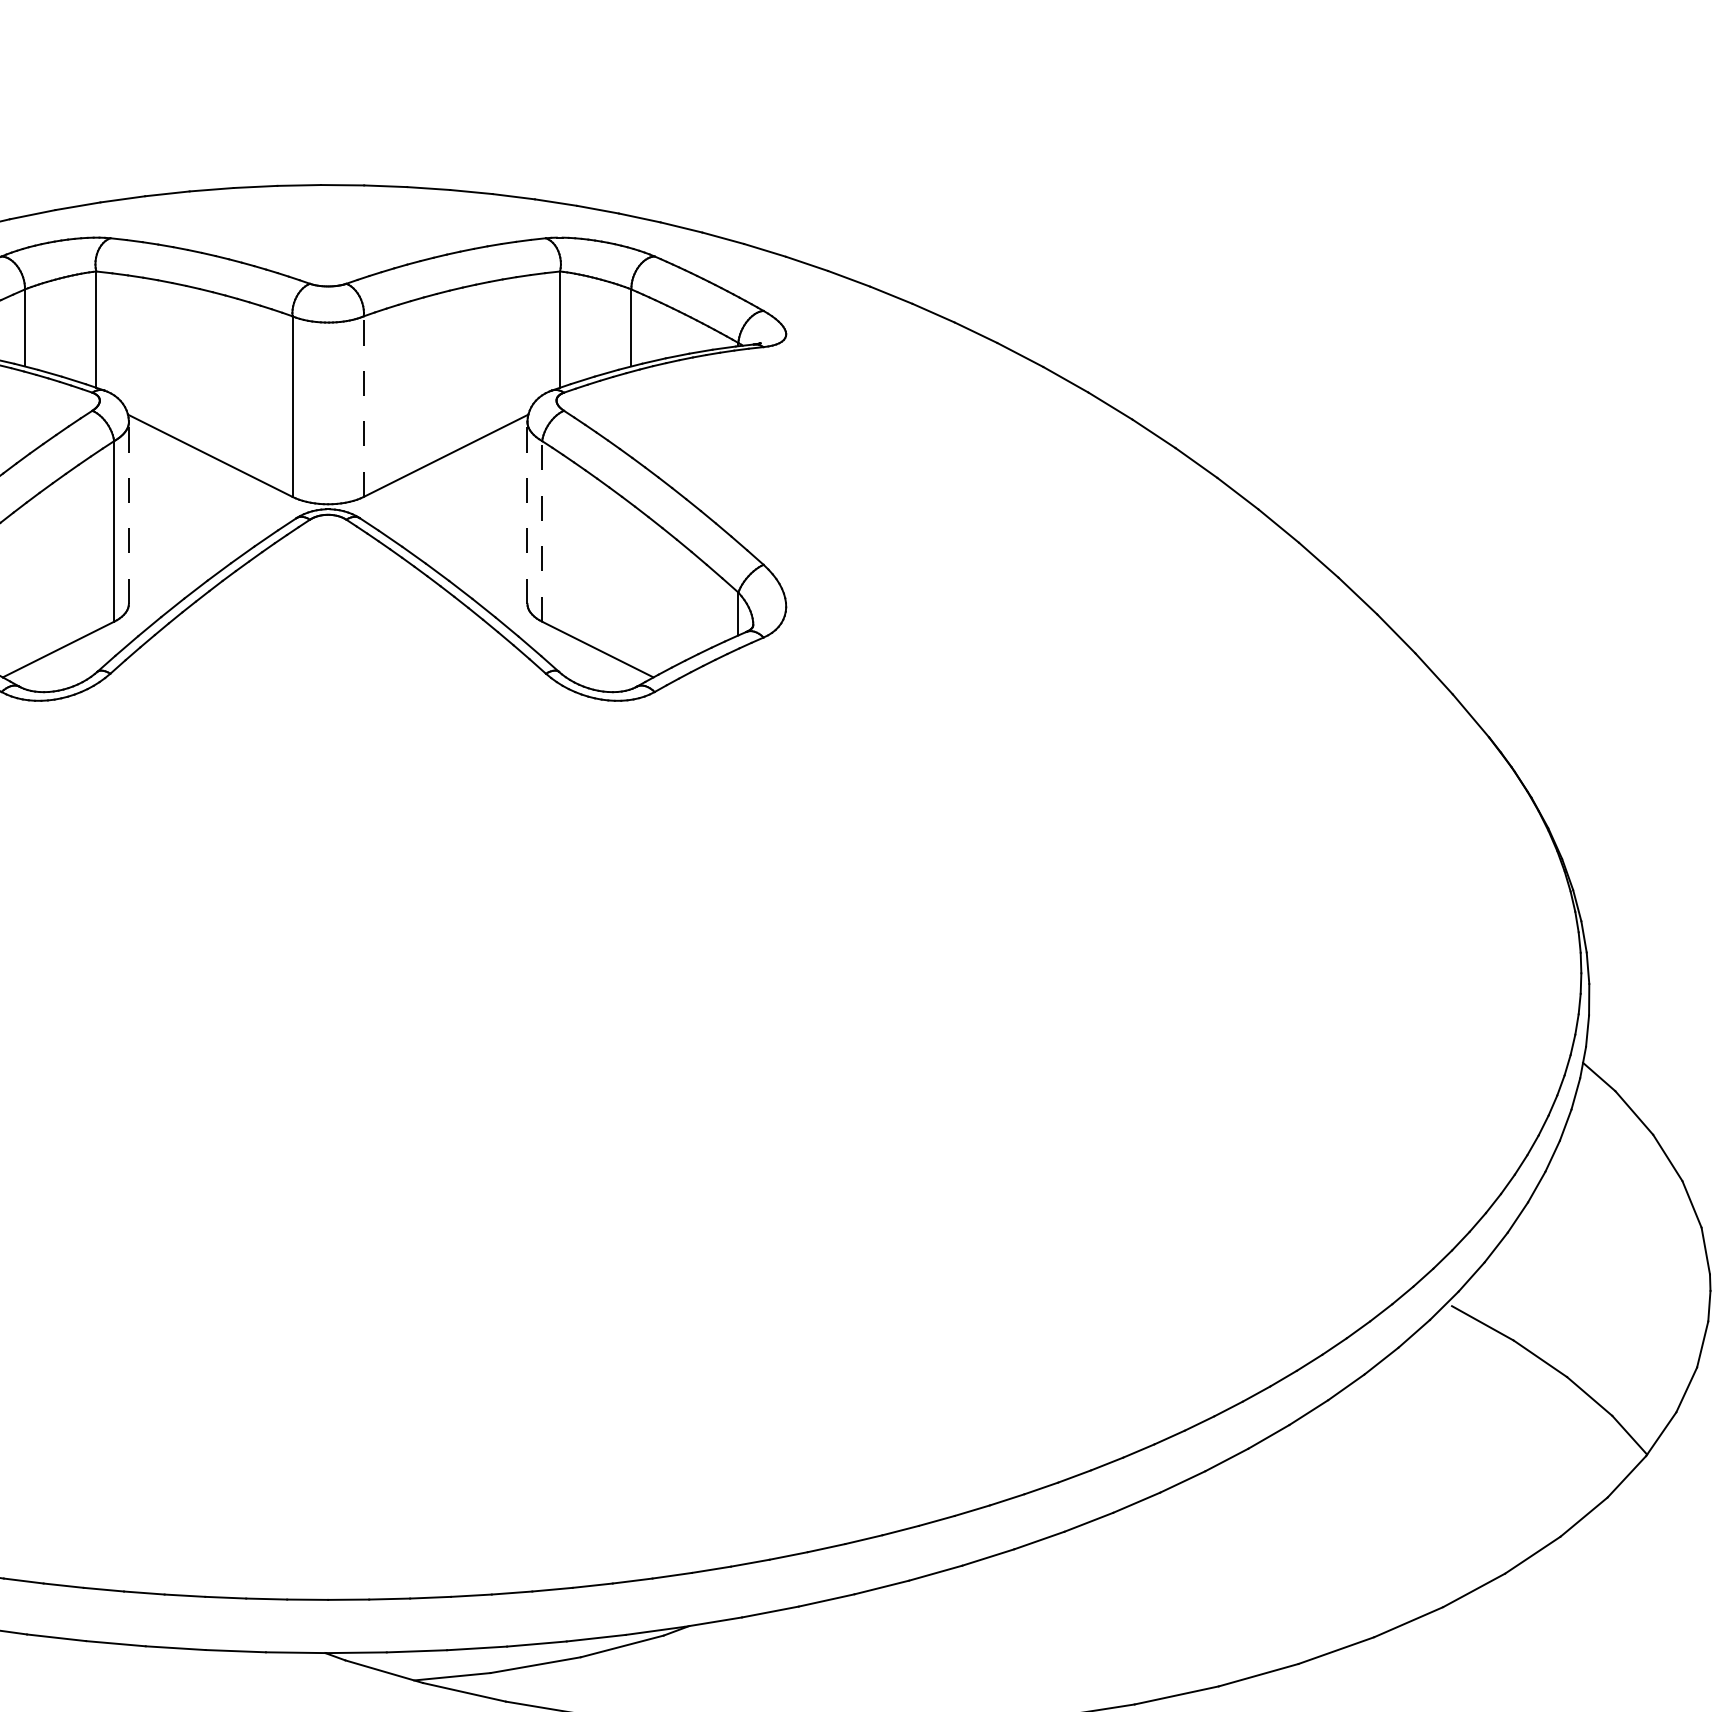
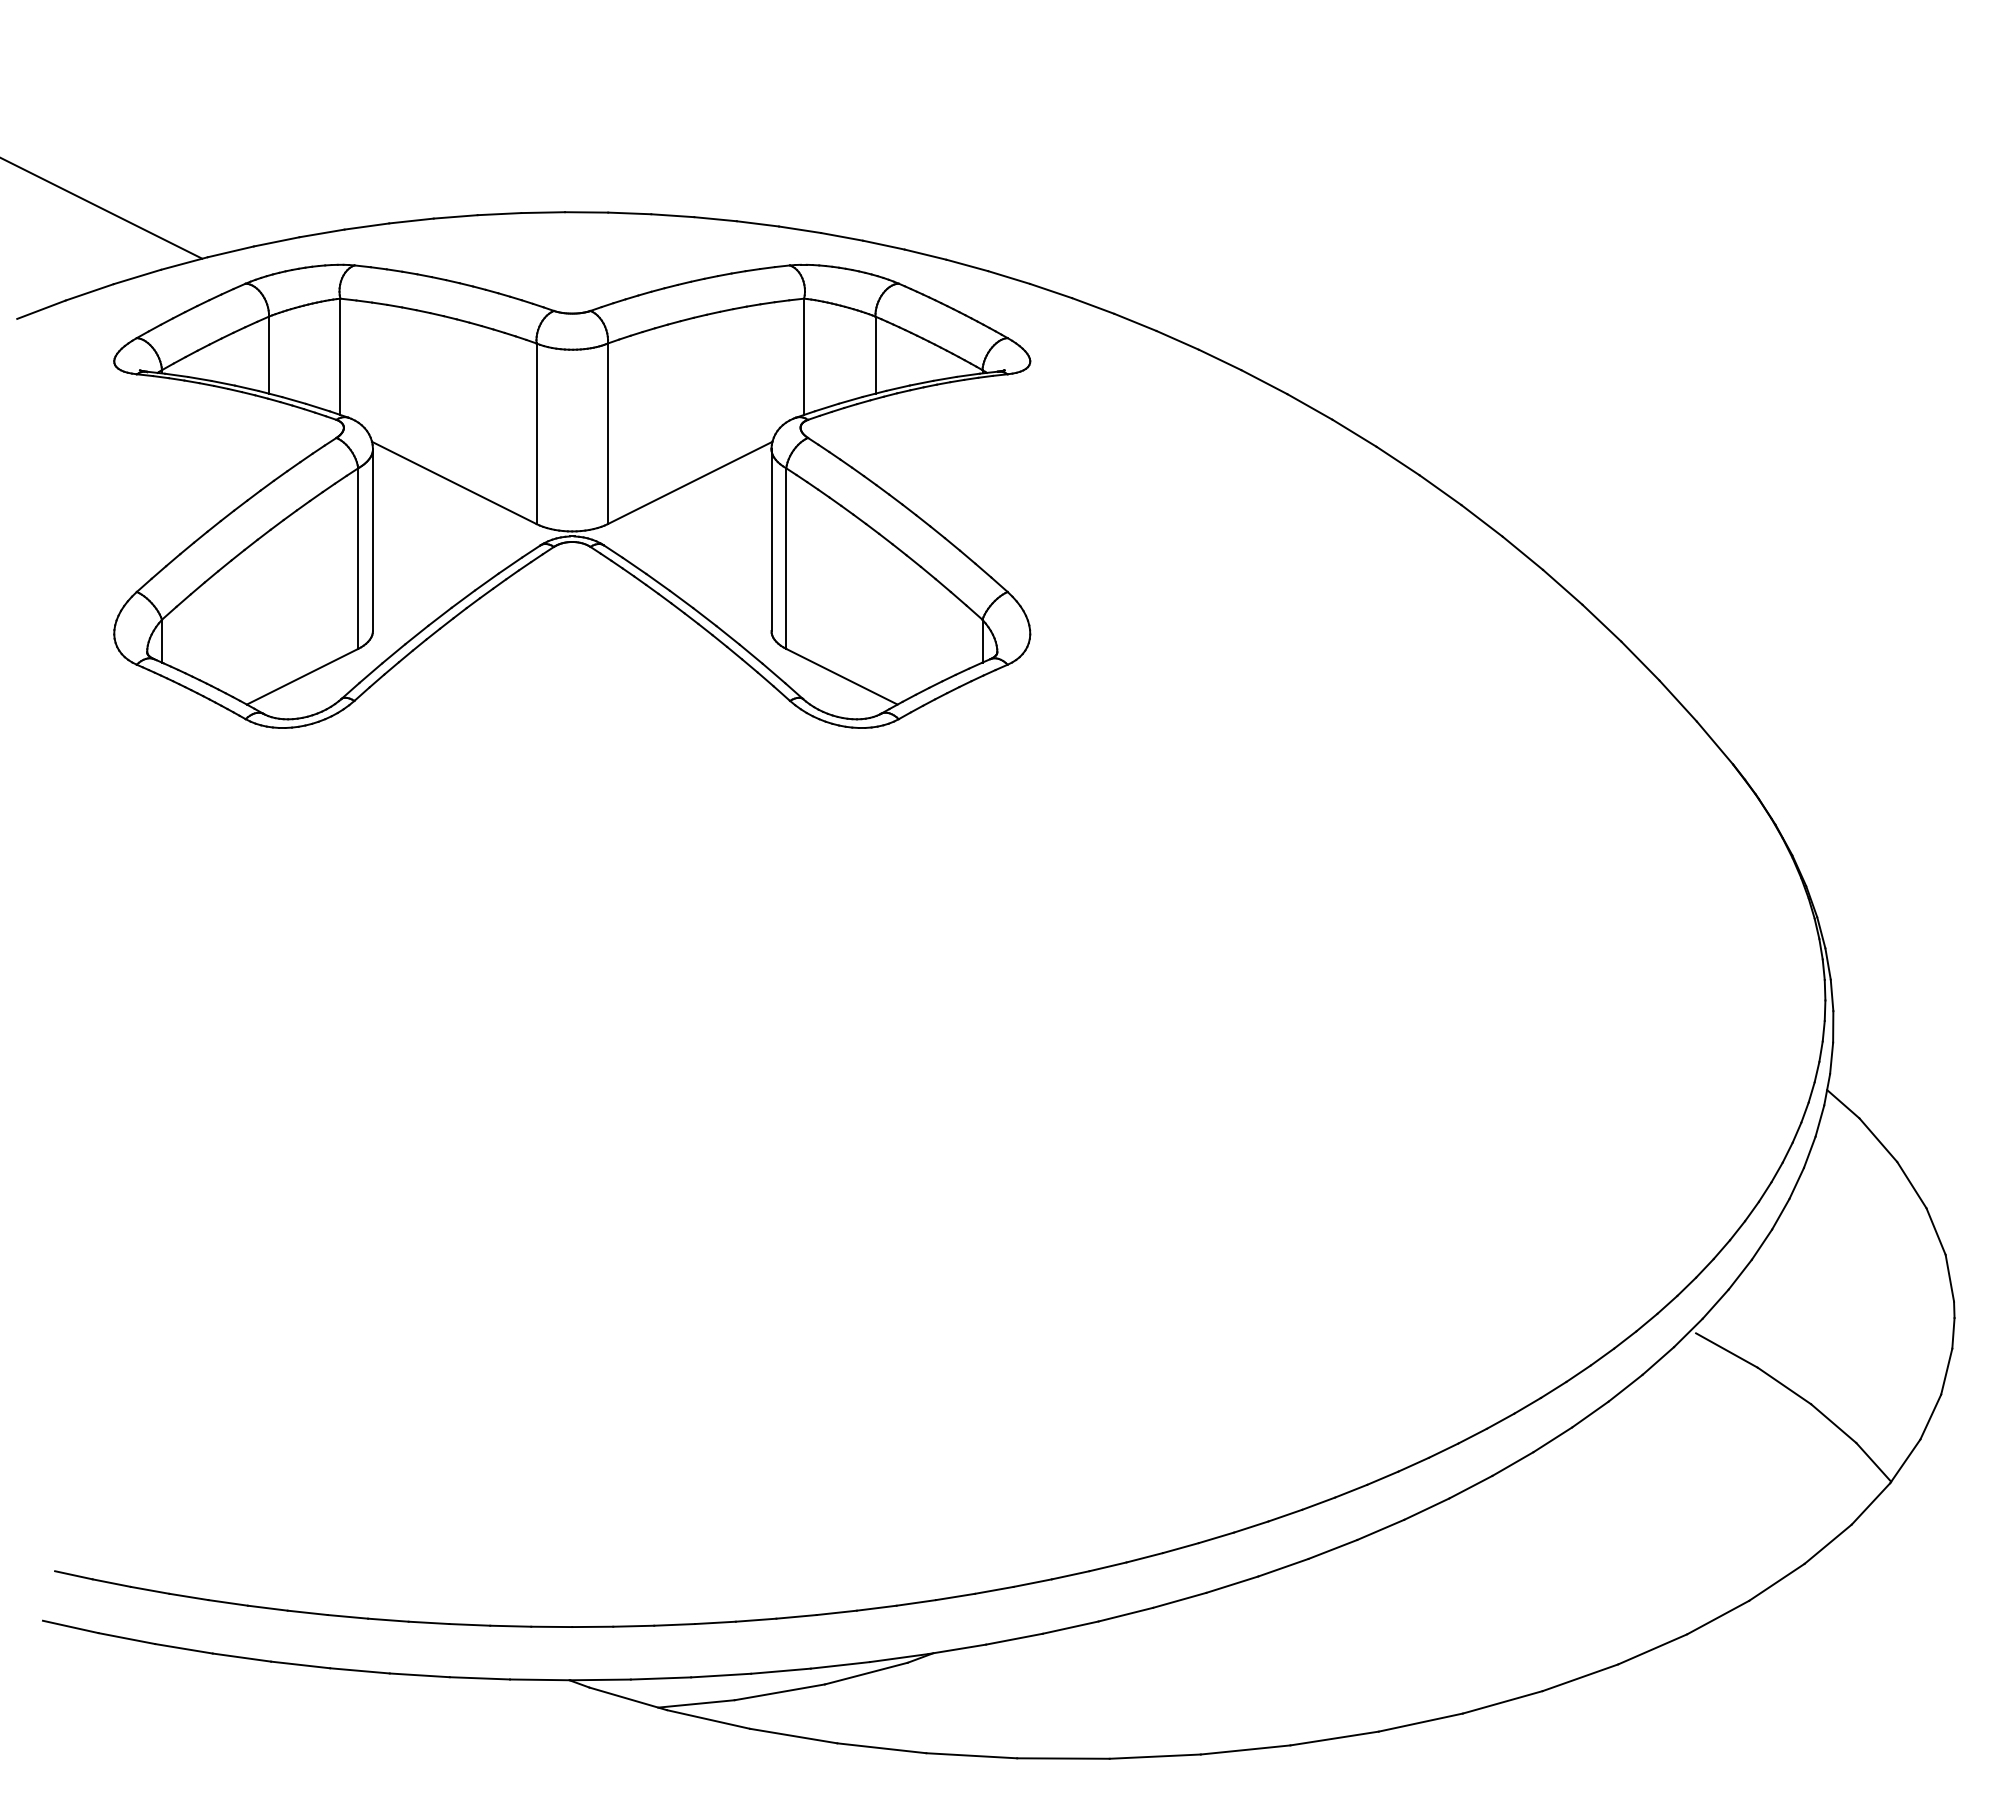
line: (363, 406) -> (607, 433), dashed -> solid
line: (128, 513) -> (372, 540), dashed -> solid
line: (527, 513) -> (771, 540), dashed -> solid
line: (542, 531) -> (786, 558), dashed -> solid

